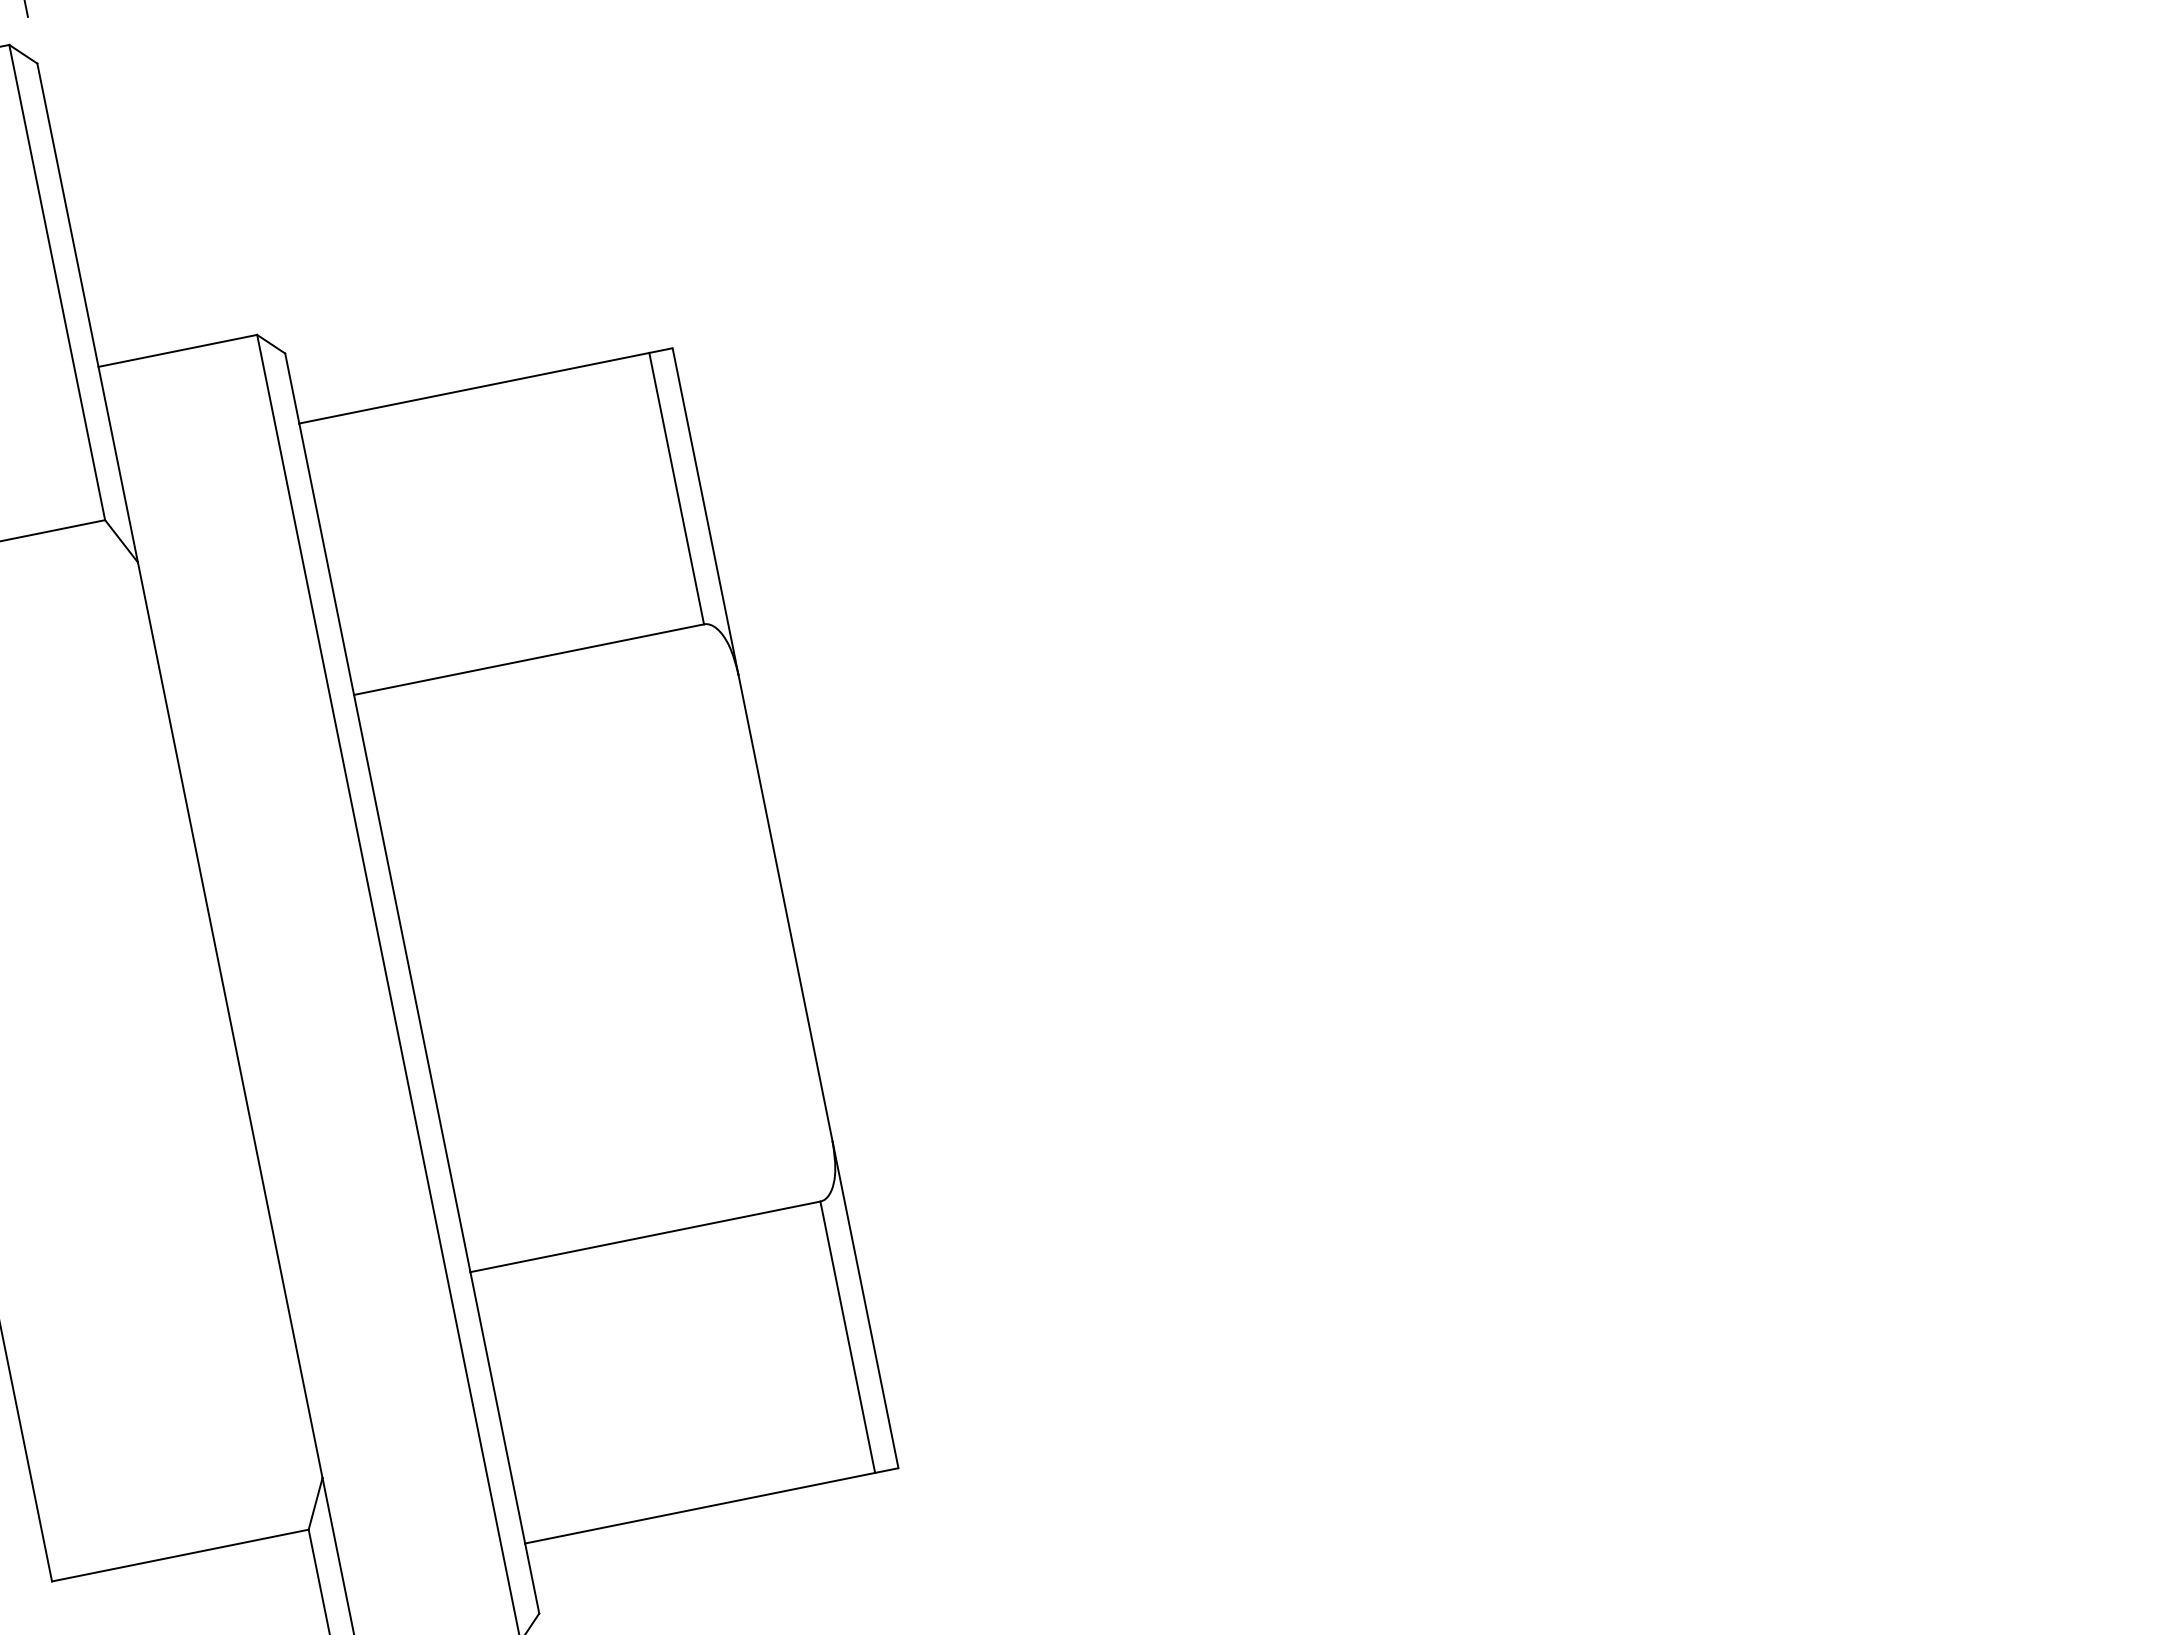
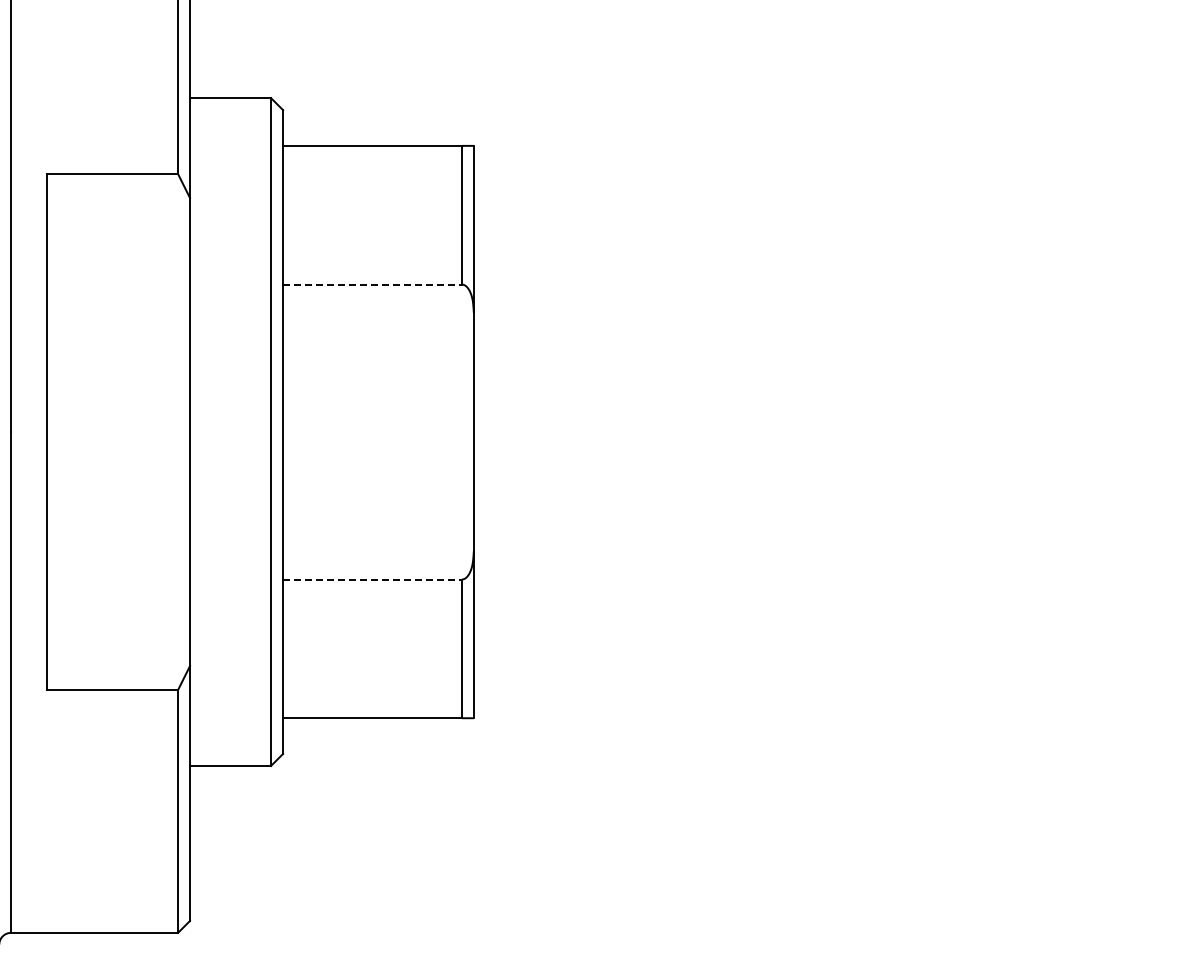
line: (529, 659) -> (372, 284), solid -> dashed
line: (645, 1236) -> (372, 579), solid -> dashed

